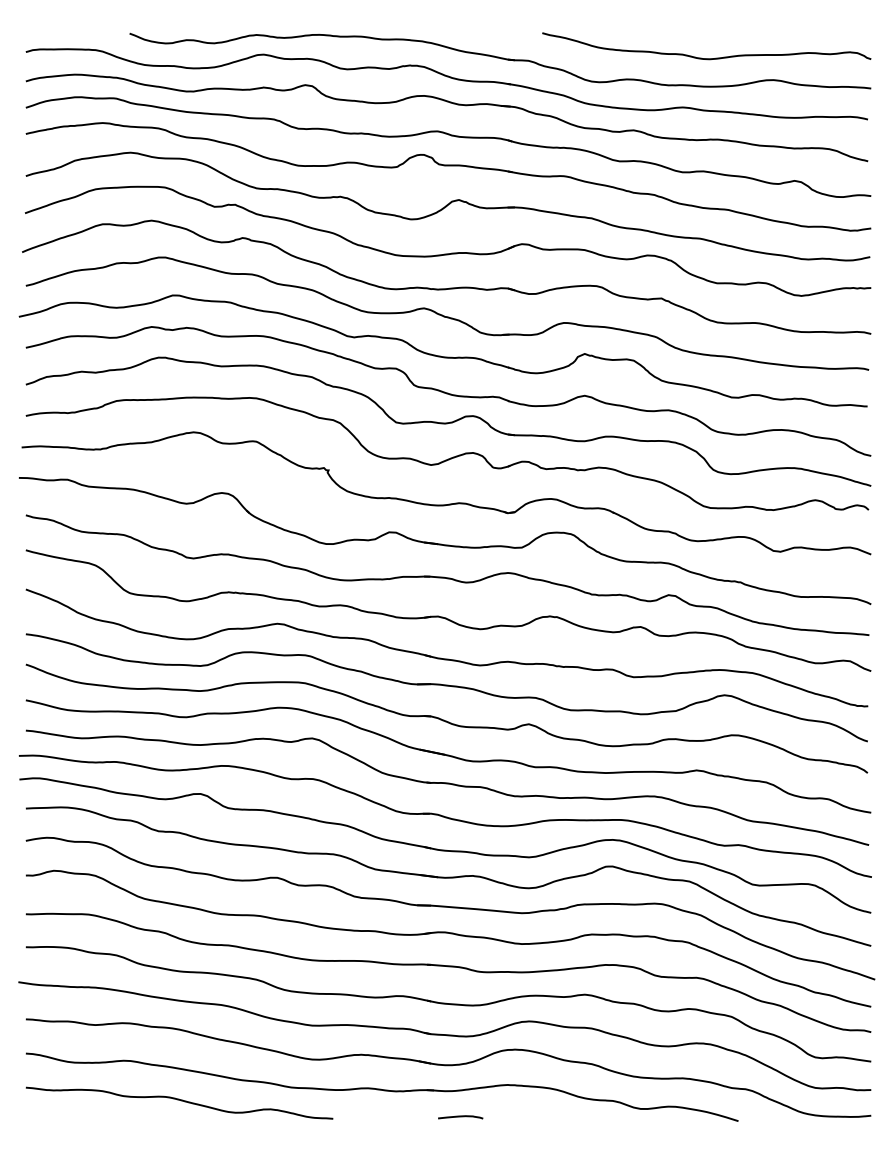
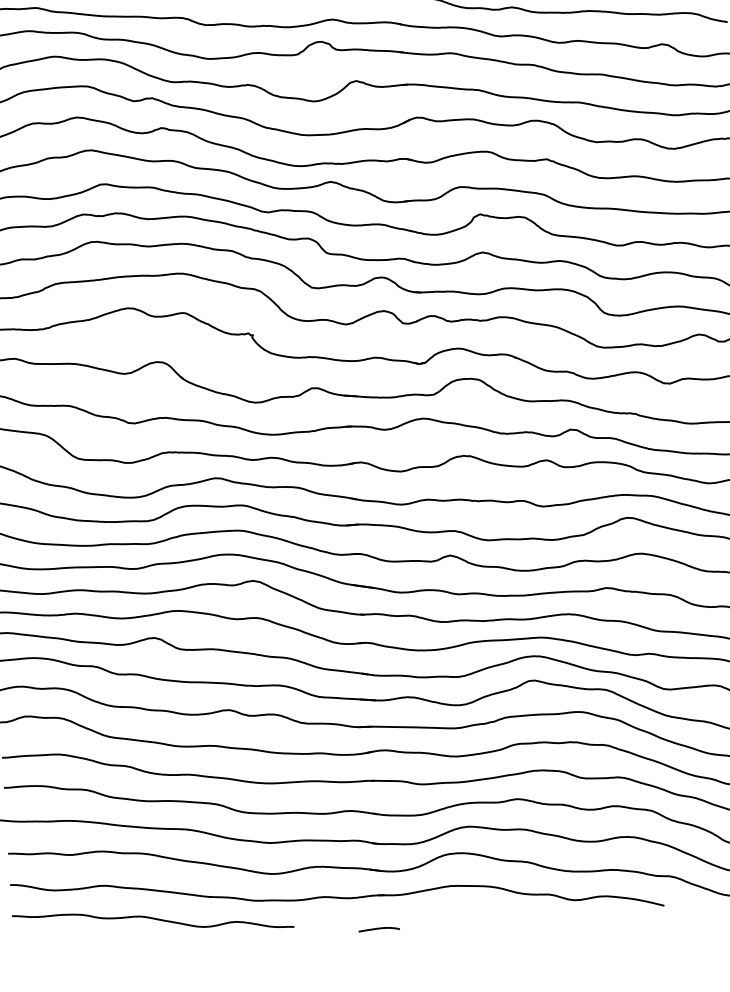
curve: (460, 1117) -> (379, 929), moved

